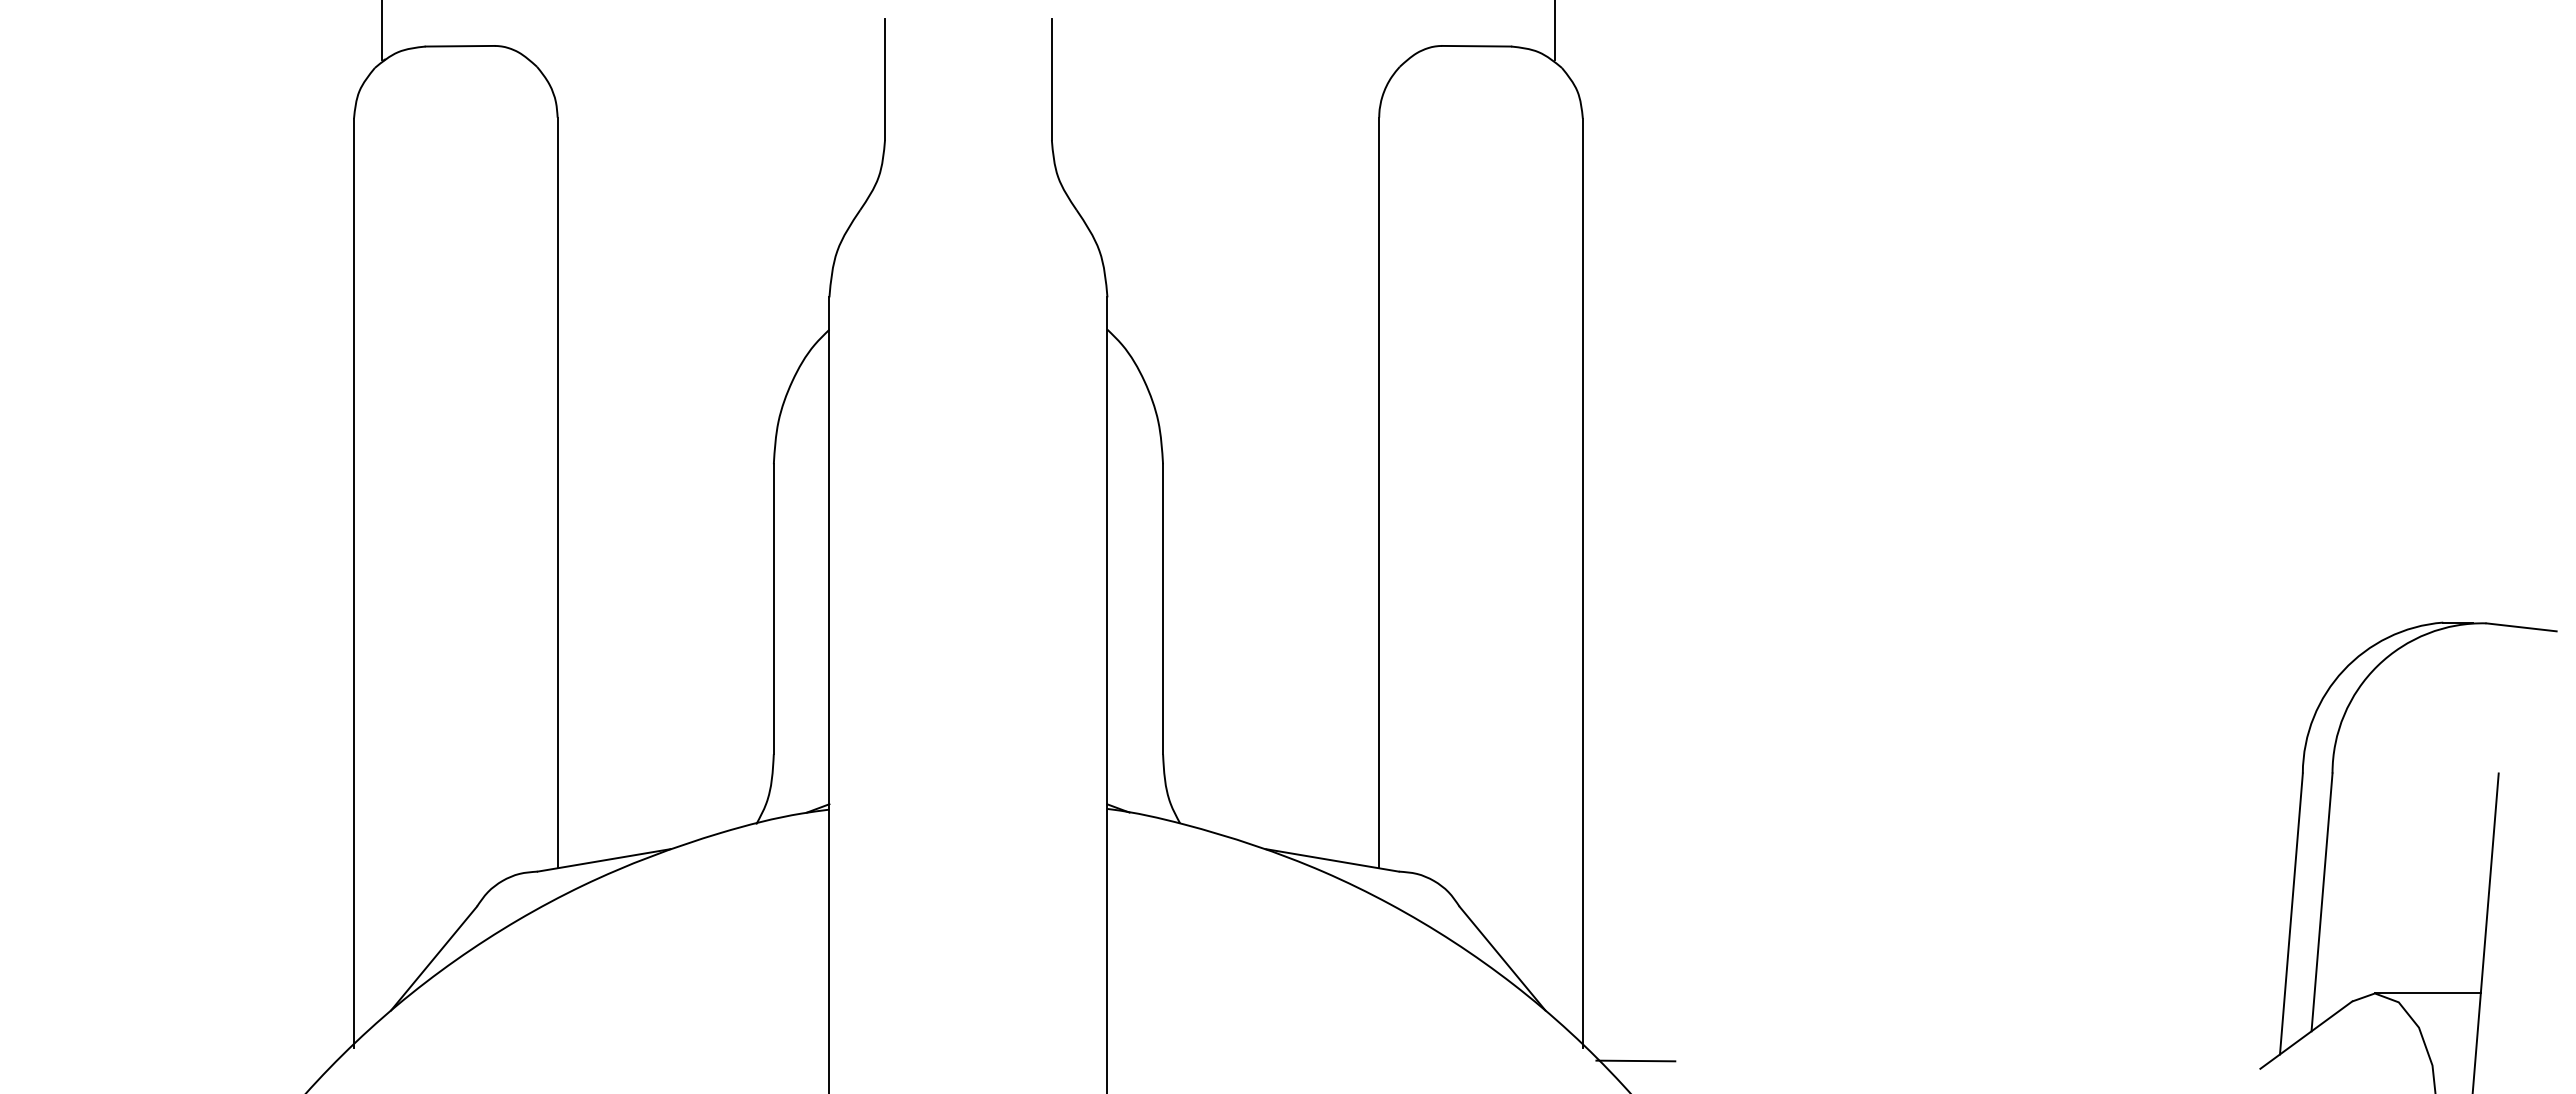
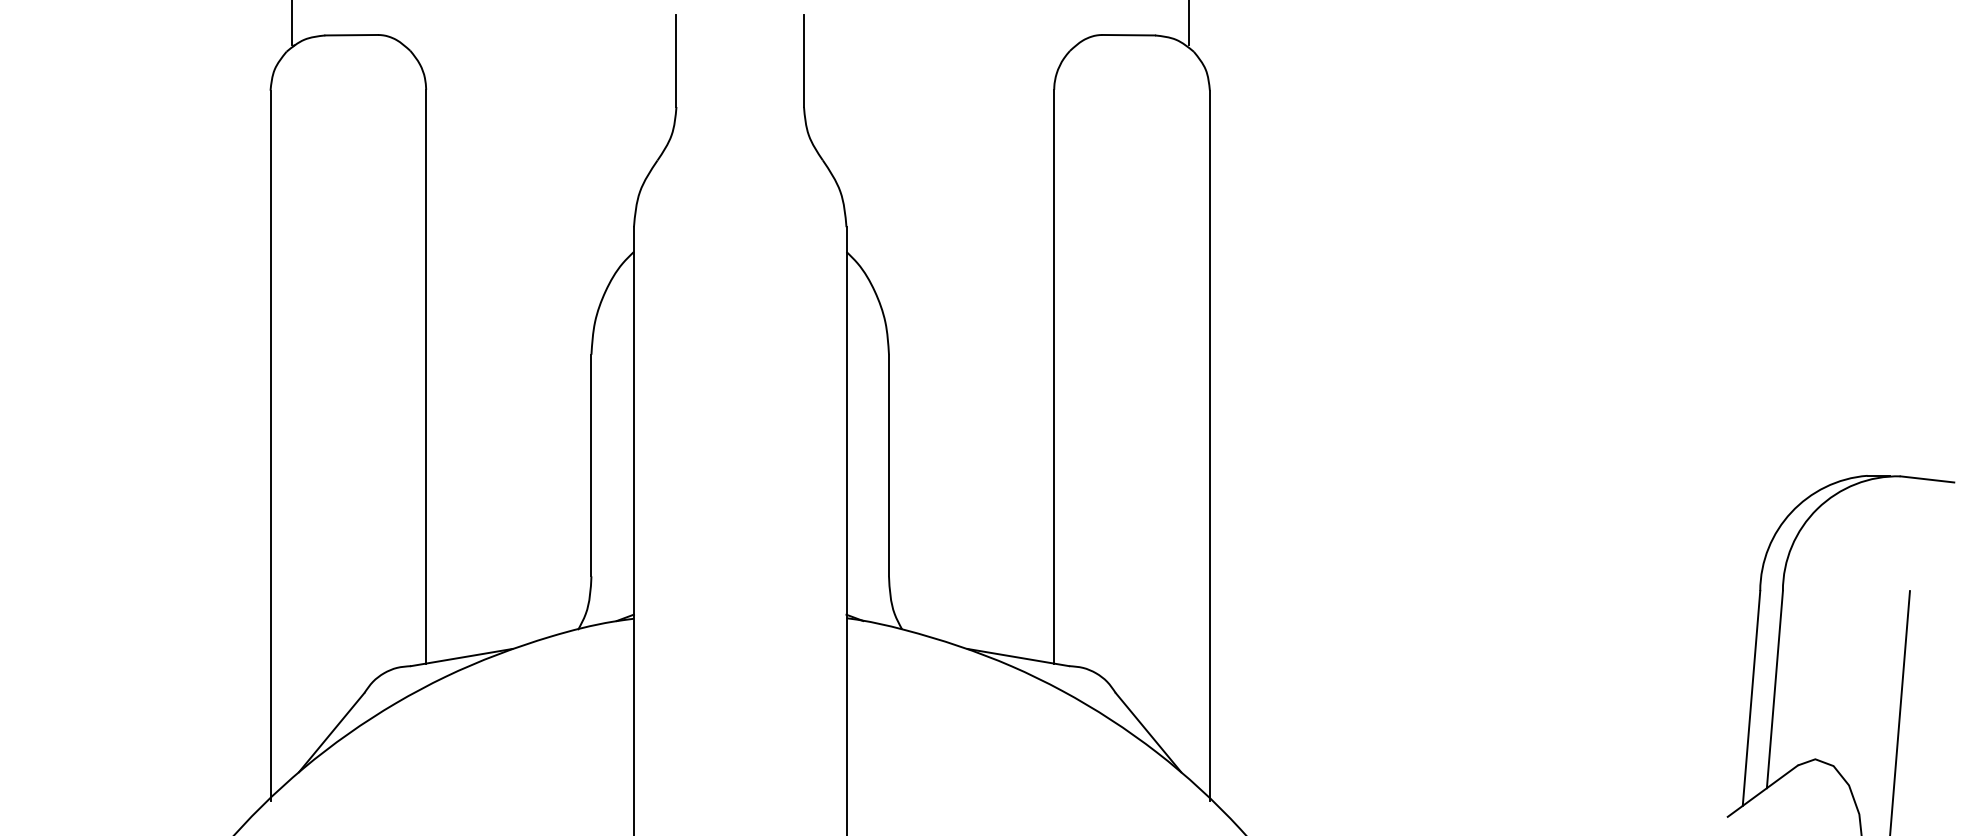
line: (2427, 993) -> (1855, 759), removed
line: (1635, 1060) -> (1250, 810), removed

